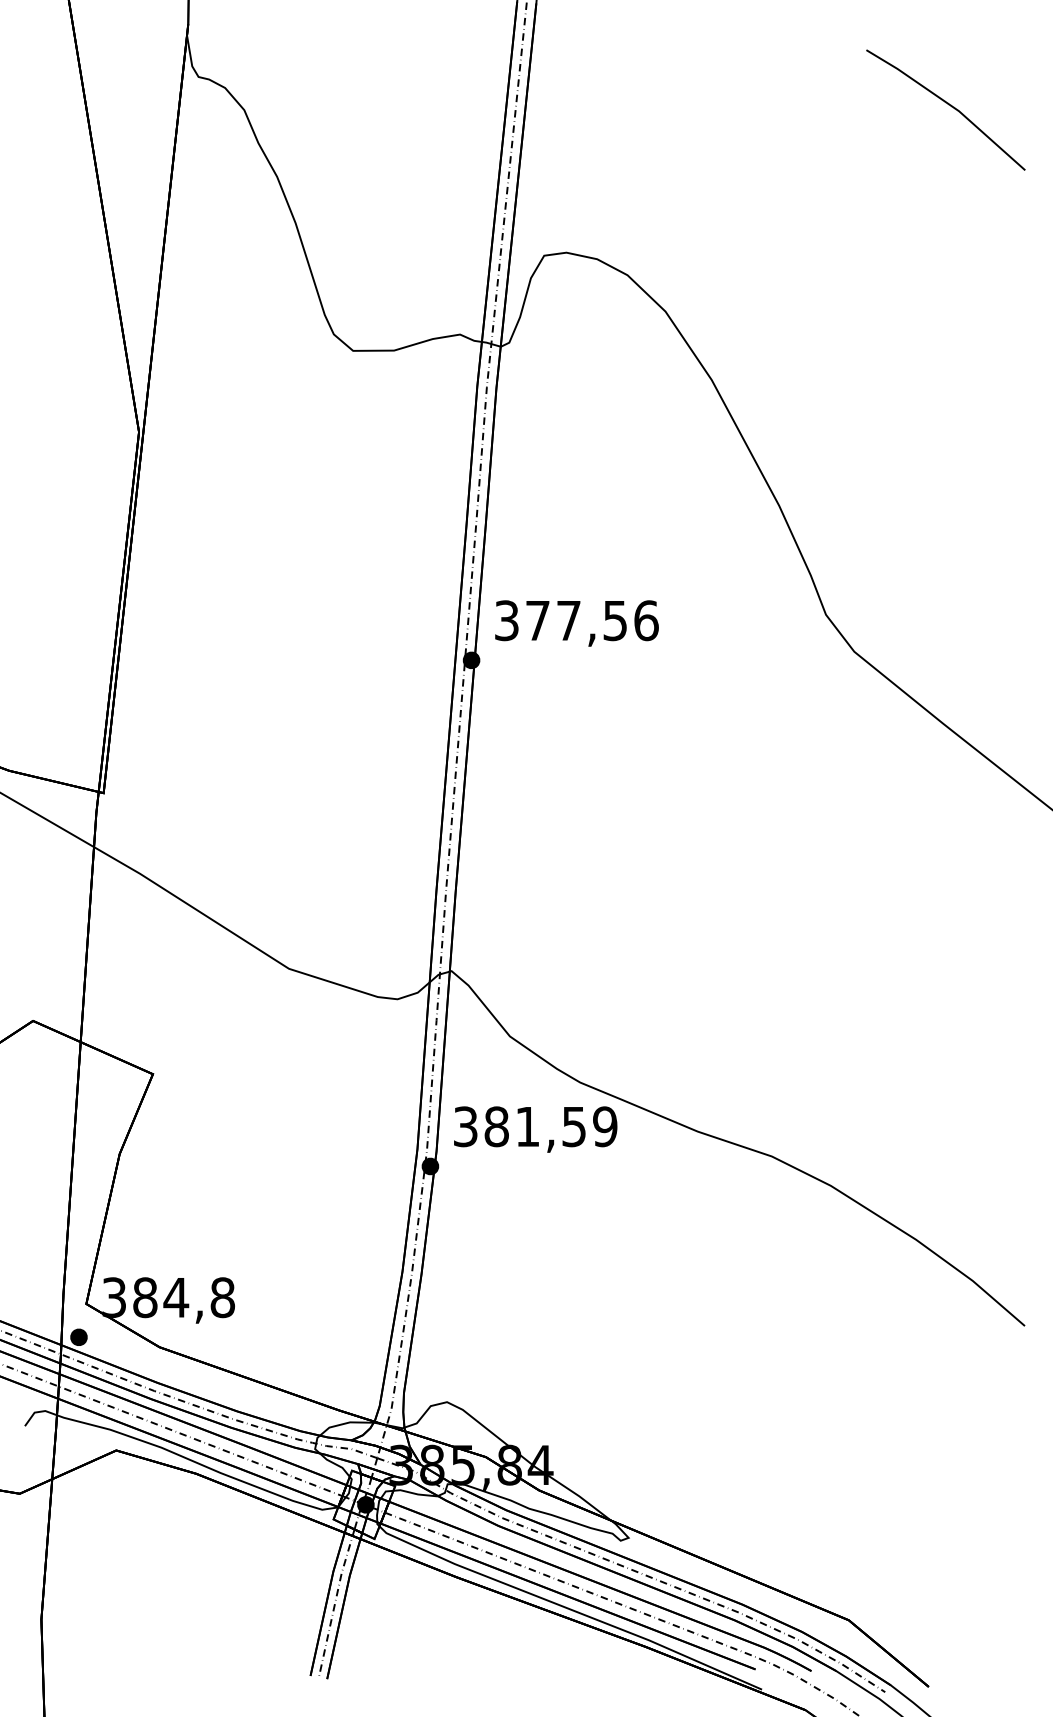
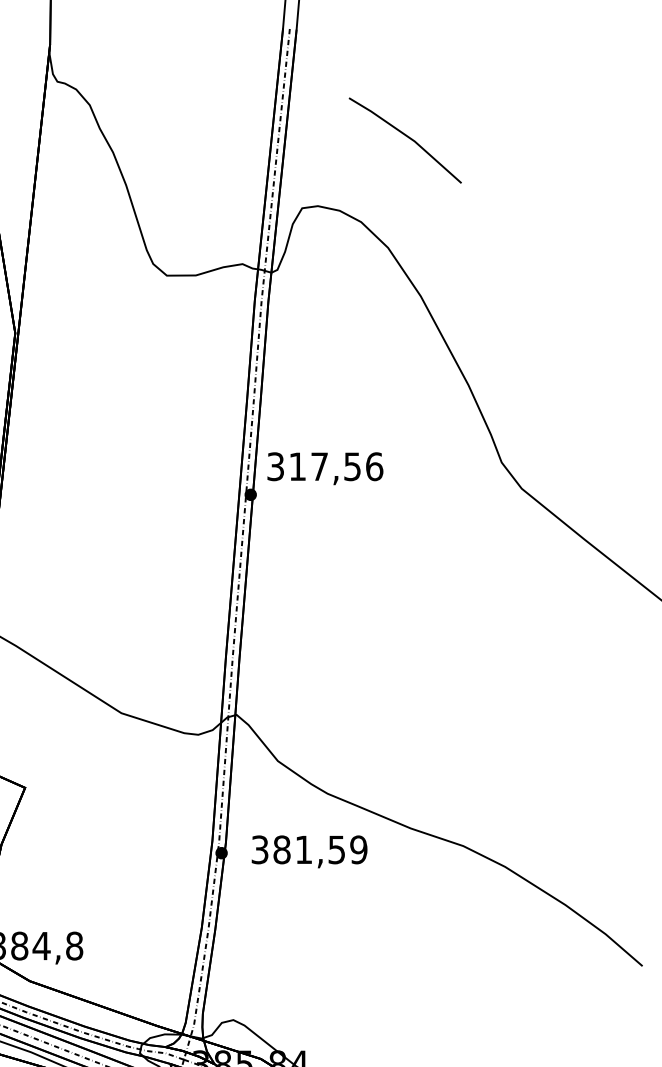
line: (948, 105) -> (407, 137), moved
text: (537, 620) -> (297, 466), 377,56 -> 317,56
text: (535, 1129) -> (309, 851), moved

